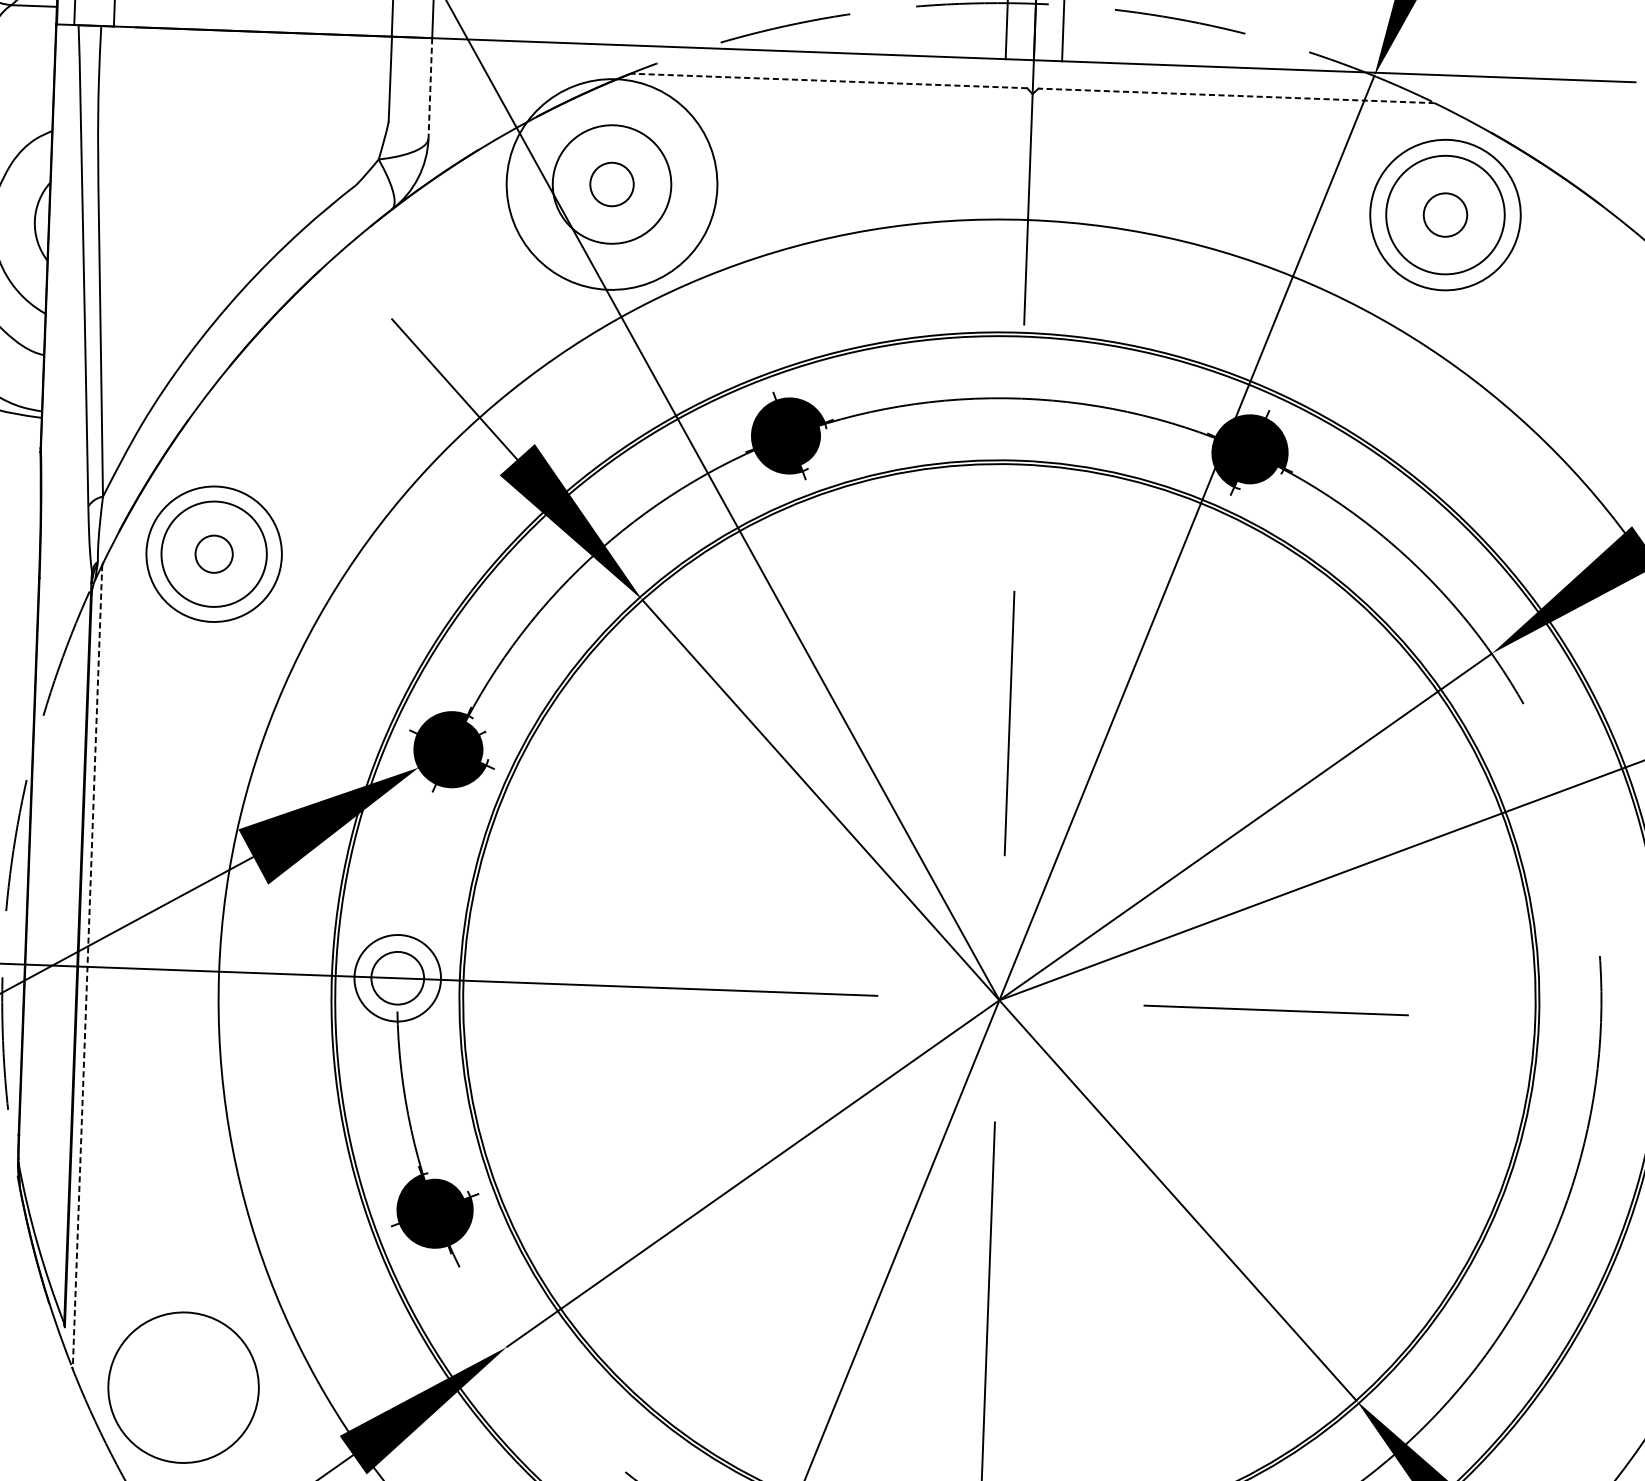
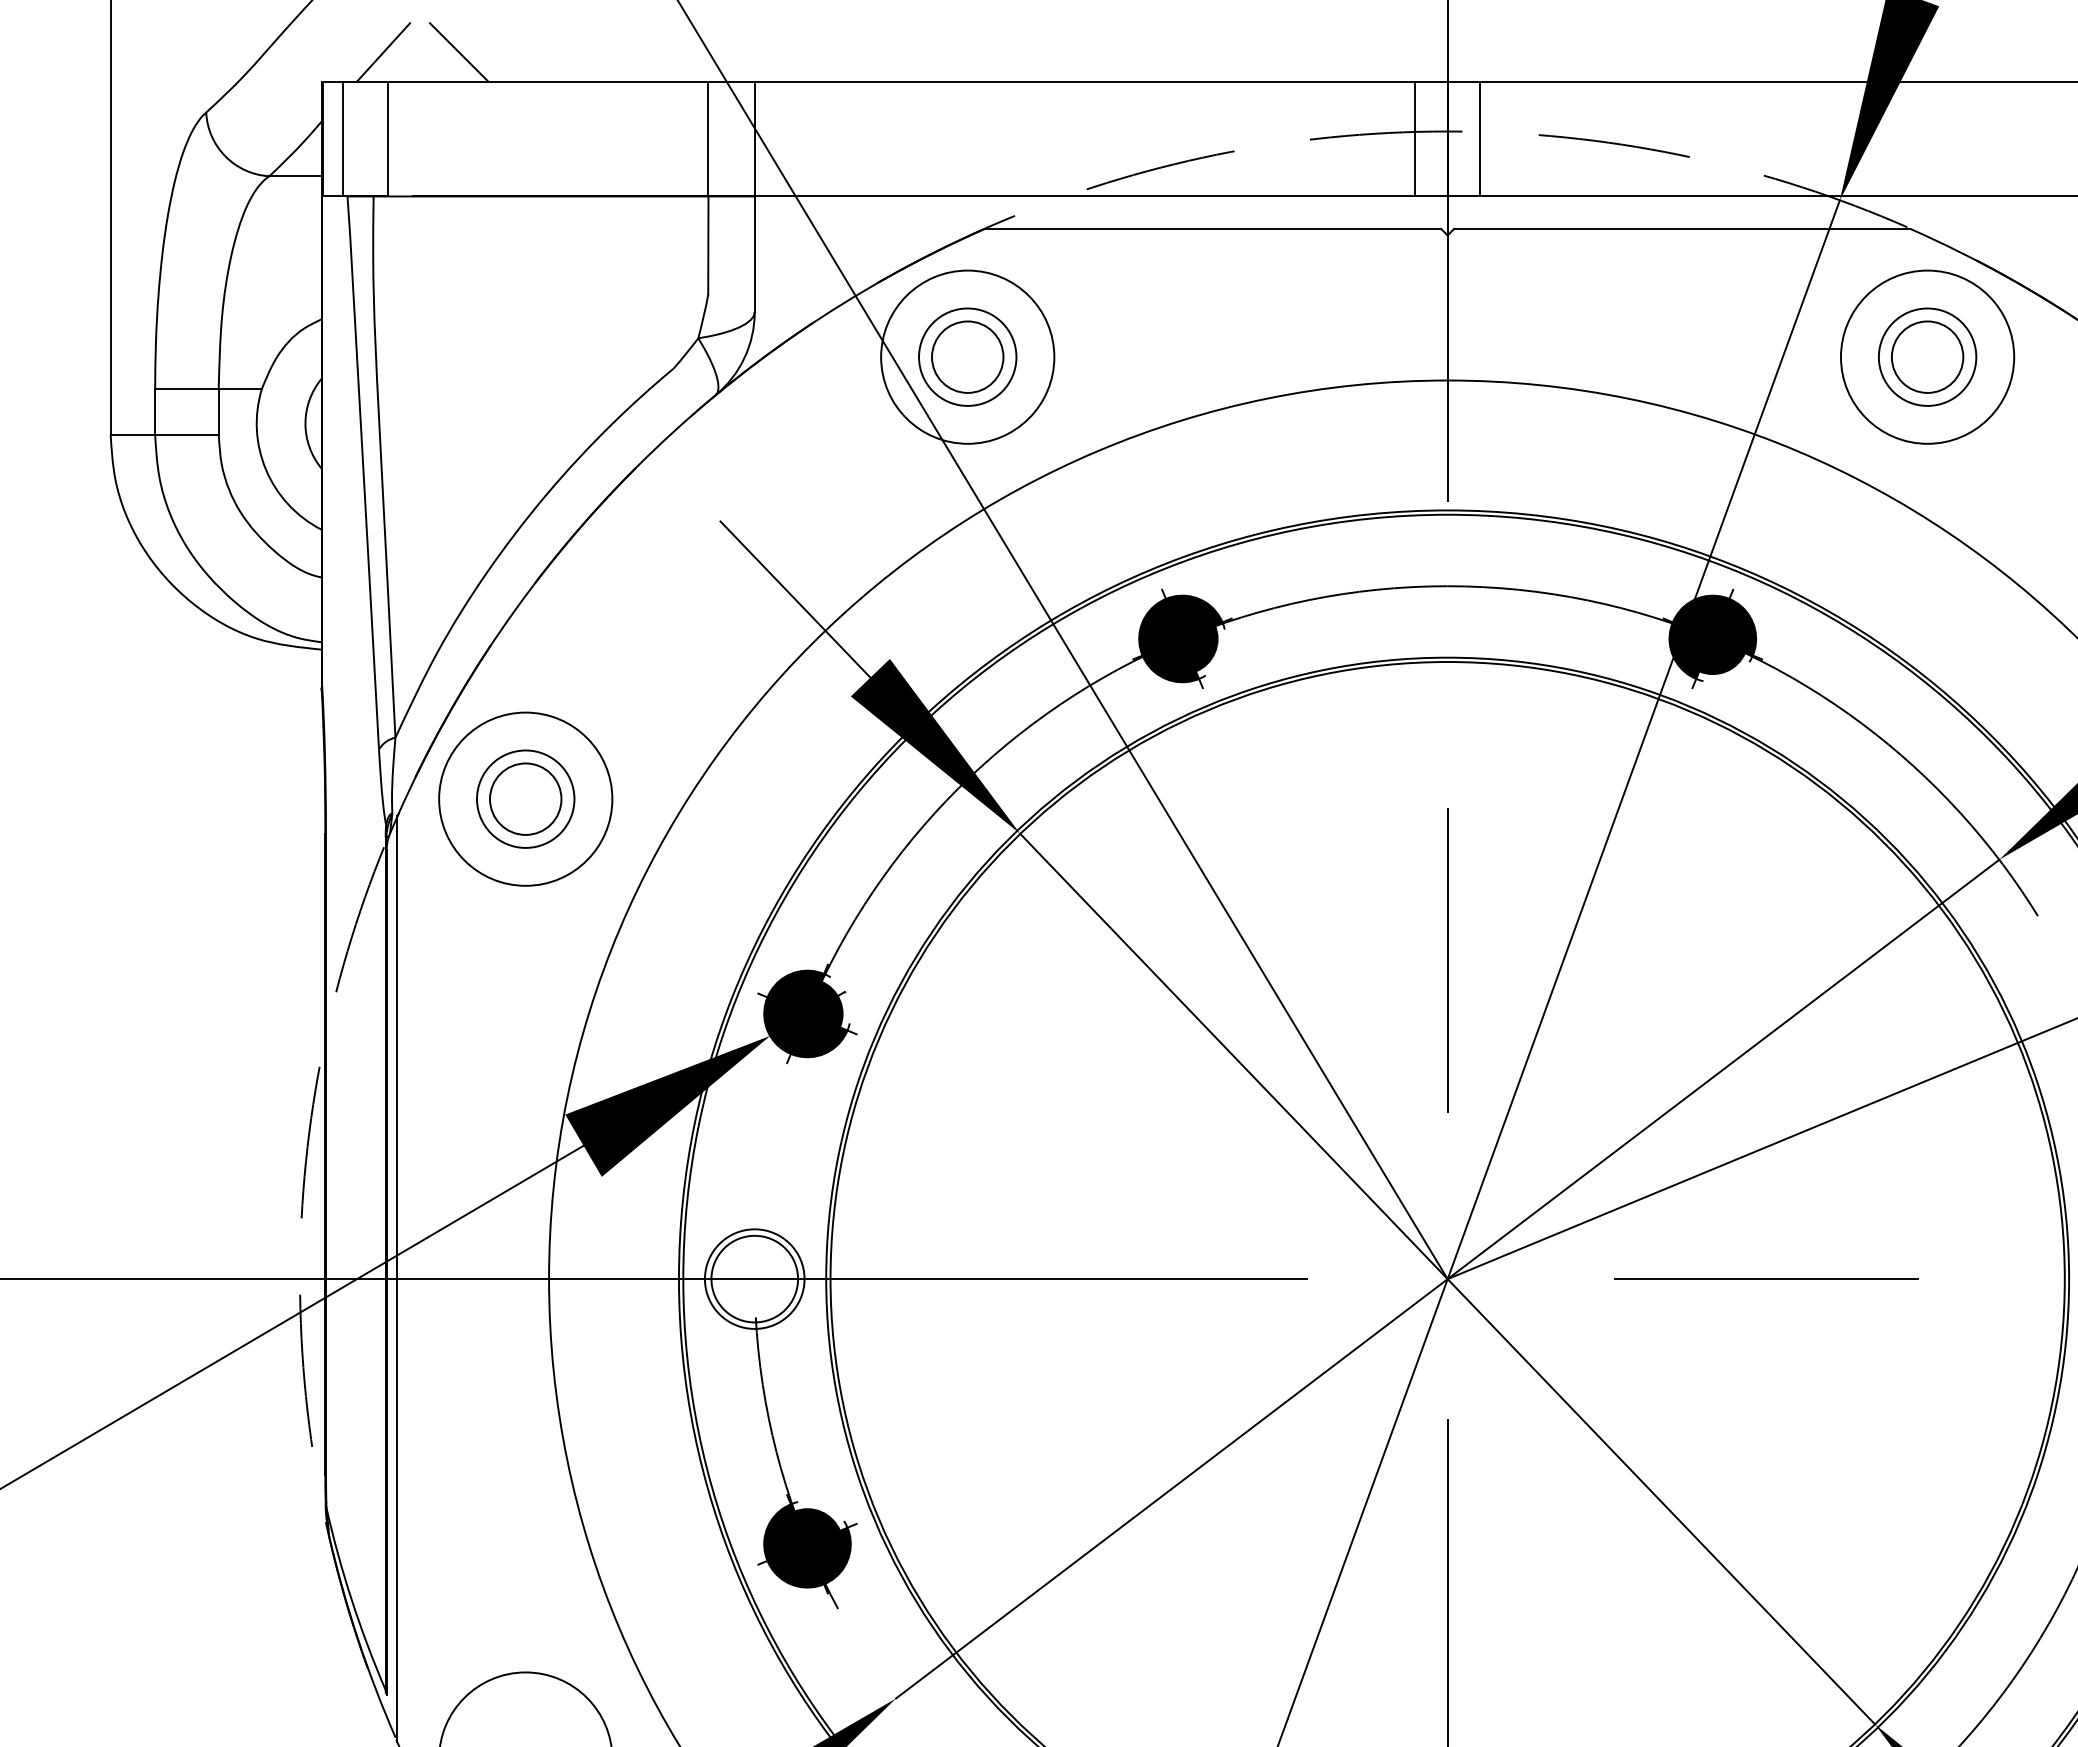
line: (828, 80) -> (1212, 228), dashed -> solid
line: (430, 88) -> (754, 254), dashed -> solid
line: (1235, 95) -> (1681, 228), dashed -> solid
circle: (611, 183) -> (967, 356), size x0.71
circle: (611, 183) -> (967, 356), size x0.71
circle: (611, 183) -> (967, 356), size x1.43
circle: (1445, 214) -> (1927, 356), size x0.71
circle: (1445, 214) -> (1927, 356), size x1.43
circle: (213, 553) -> (525, 798), size x0.62
circle: (213, 553) -> (525, 798), size x1.43
circle: (213, 553) -> (525, 798), size x1.67
line: (87, 967) -> (397, 1279), dashed -> solid
circle: (397, 977) -> (754, 1278), size x1.43

